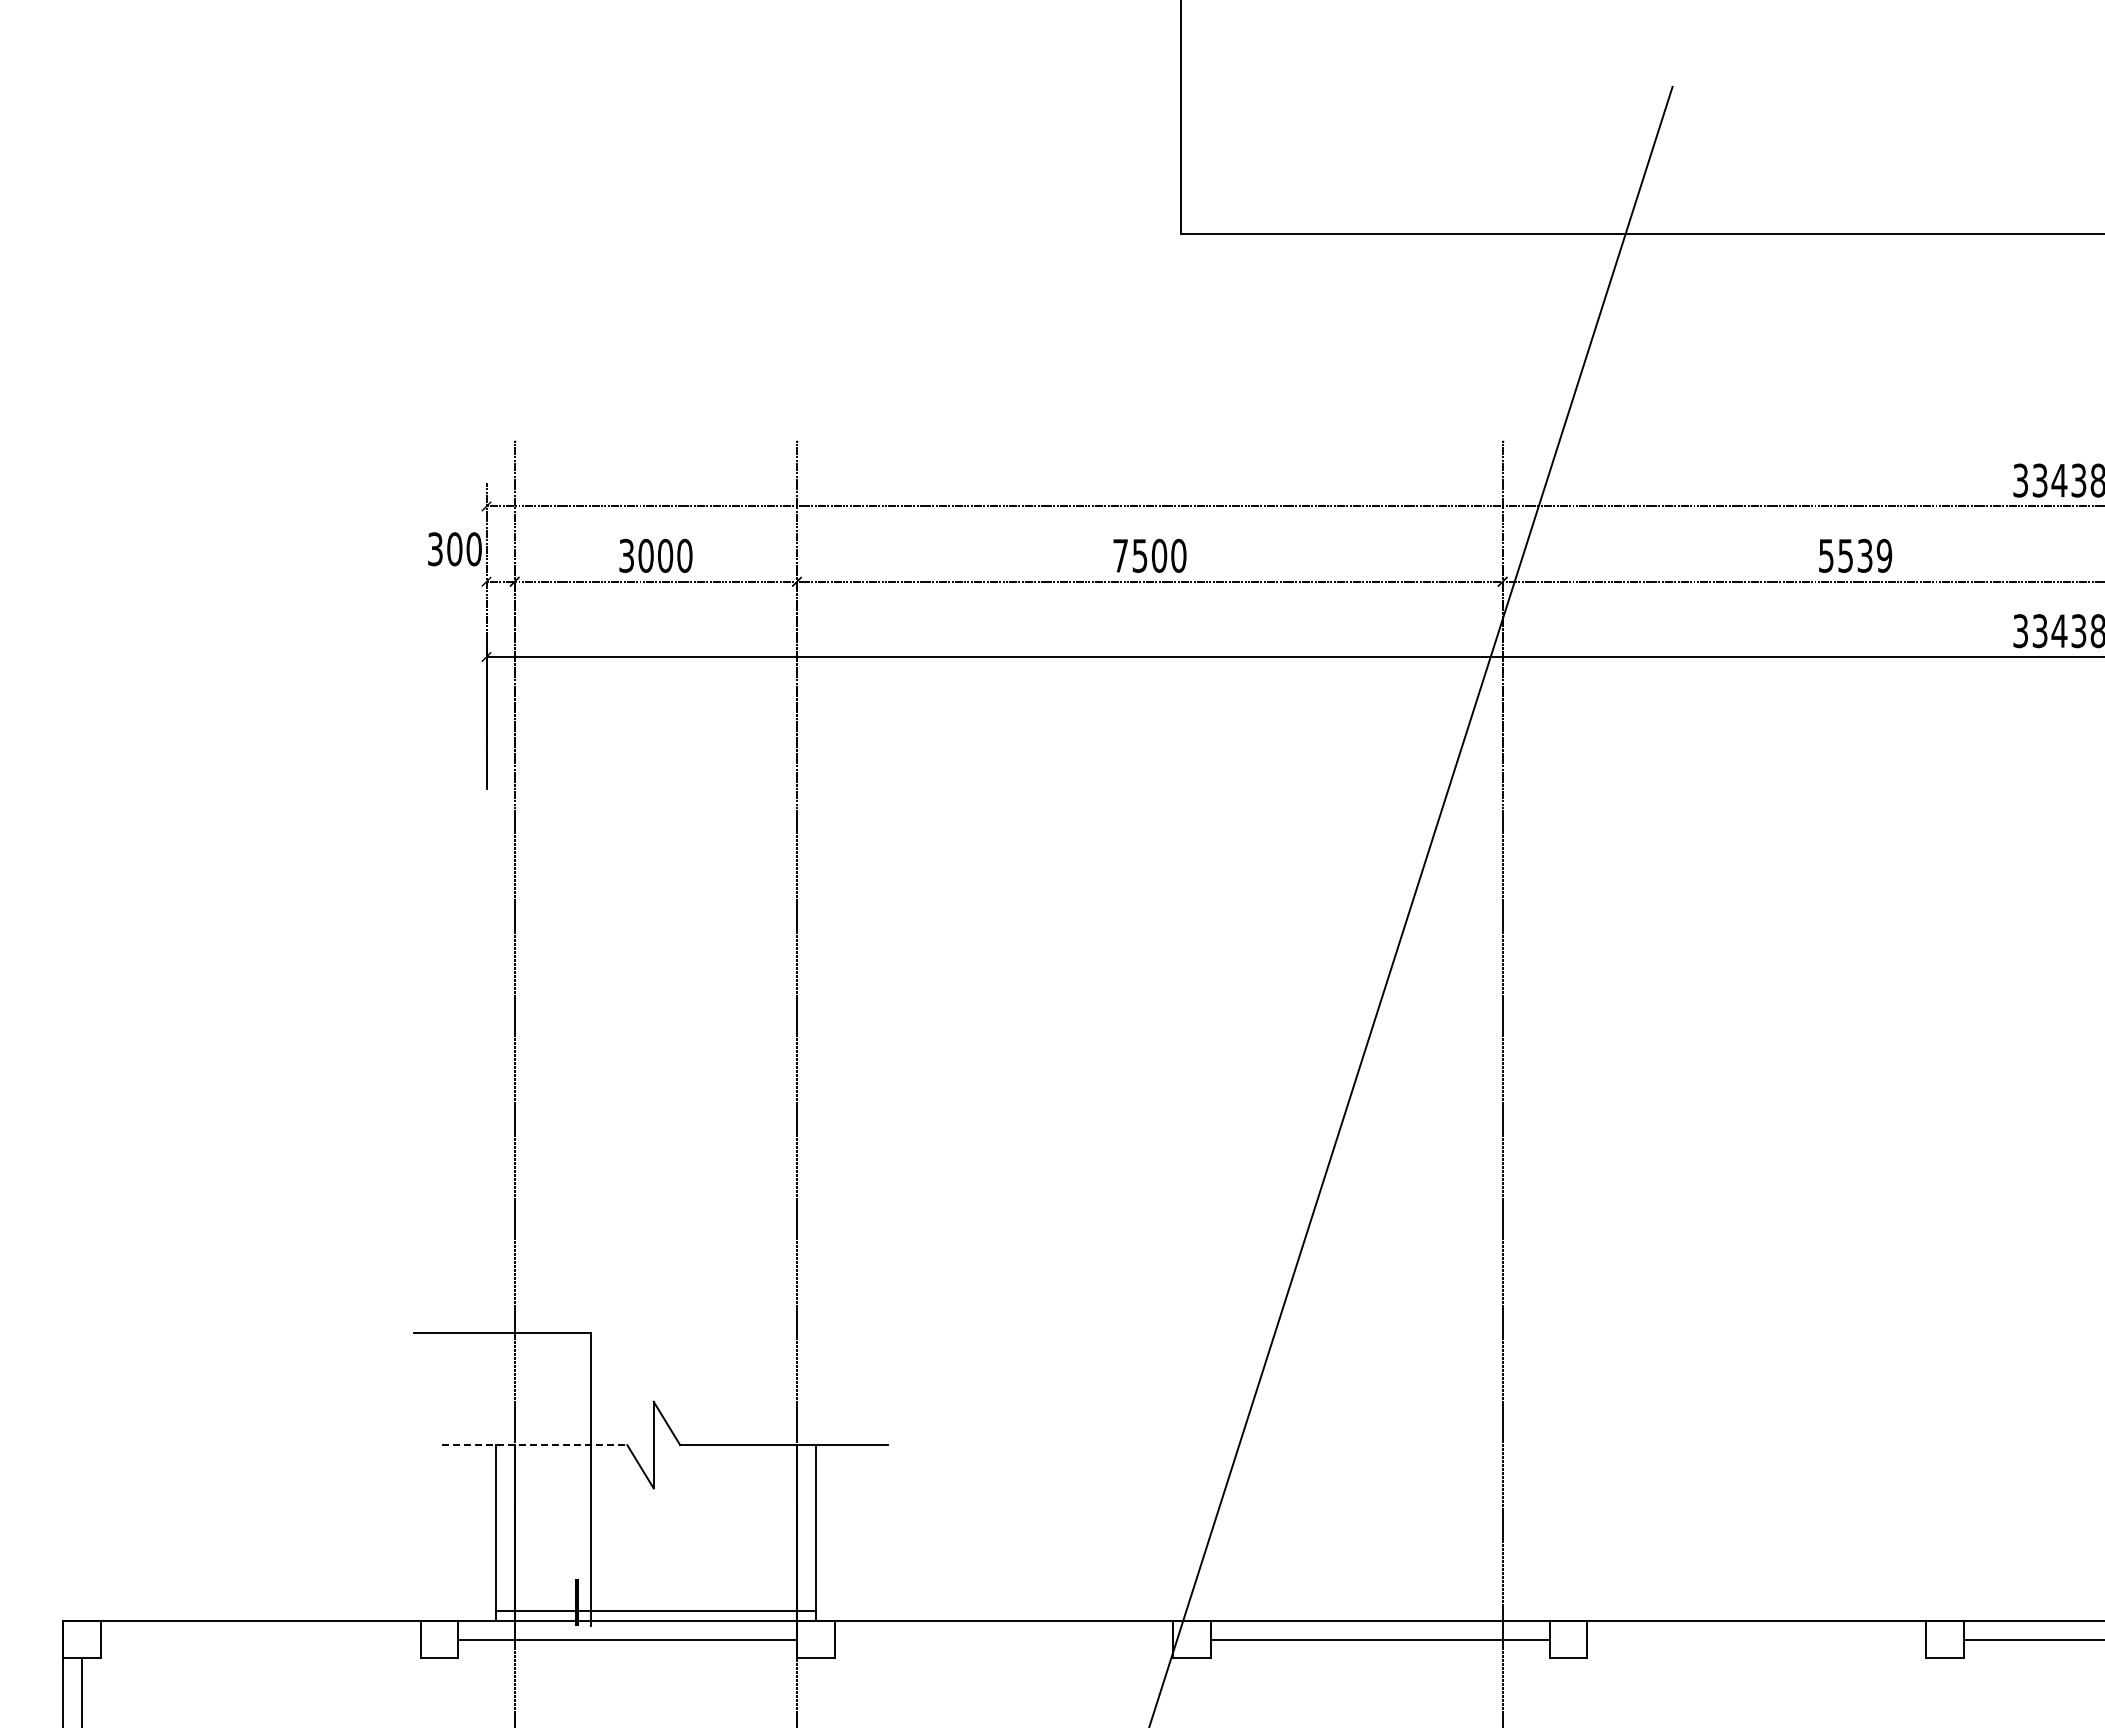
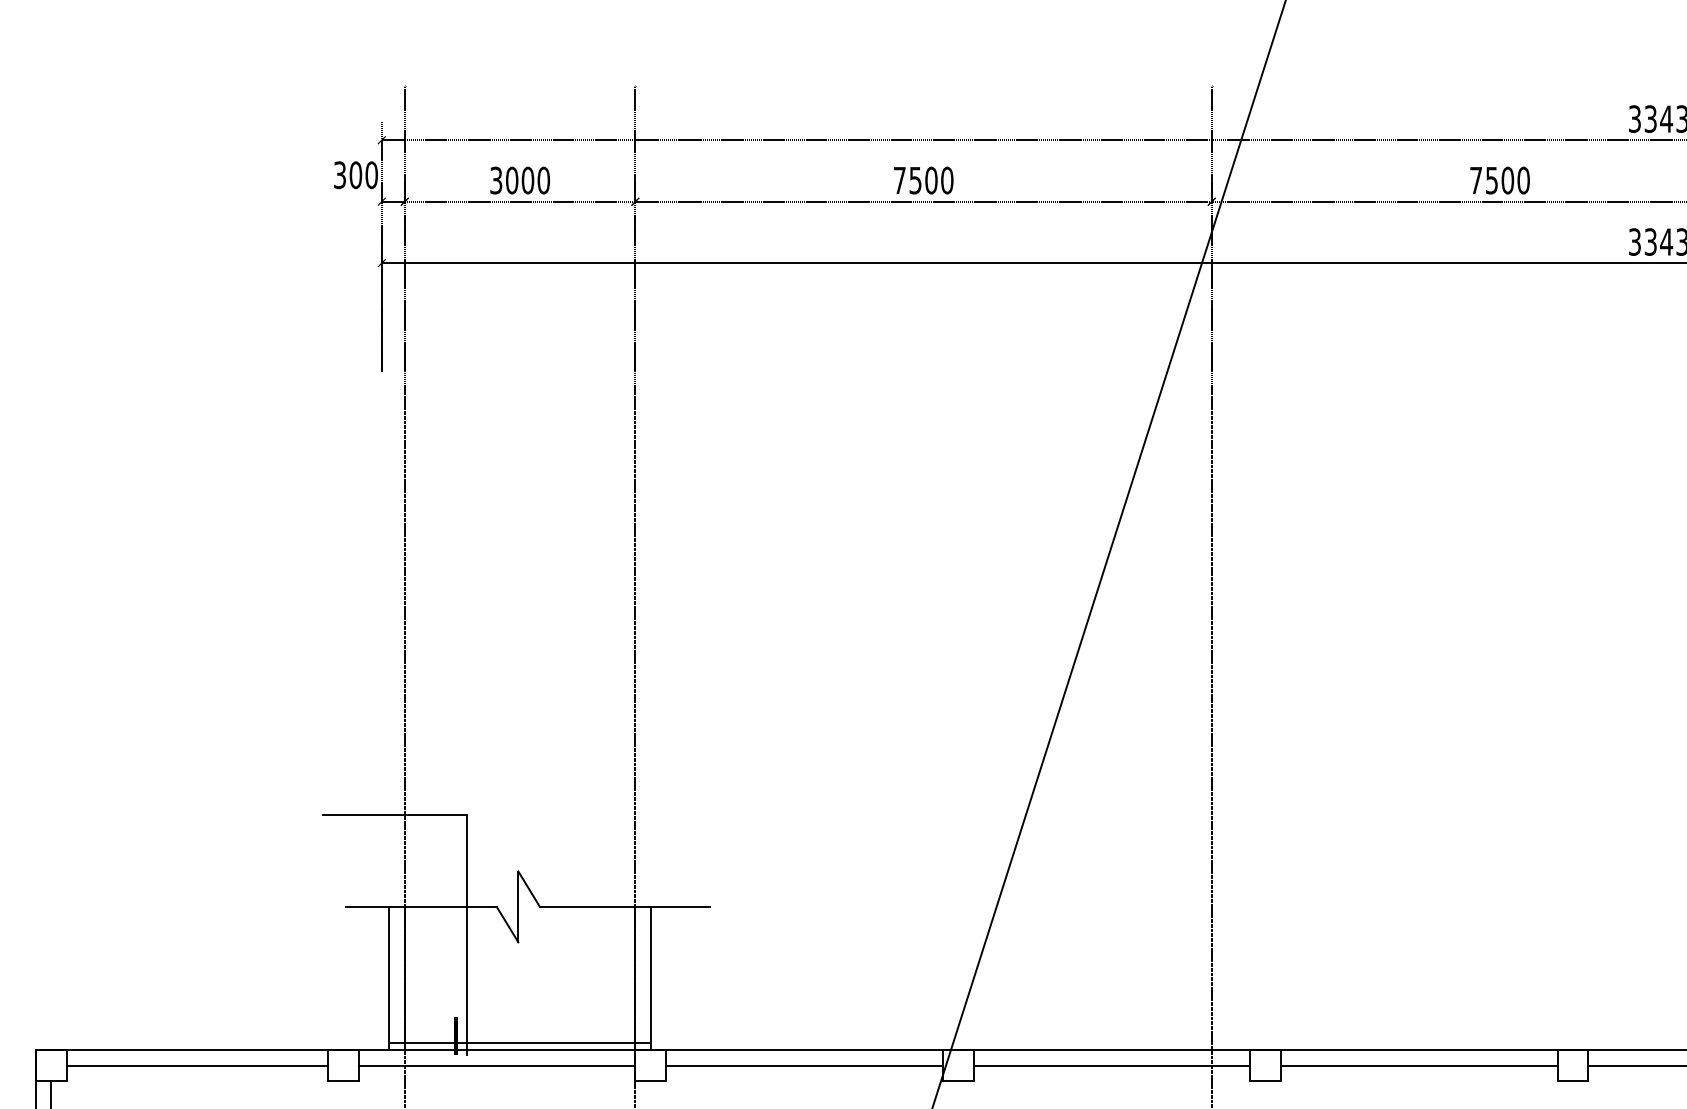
text: (1855, 555) -> (1499, 180), 5539 -> 7500
line: (534, 1445) -> (420, 907), dashed -> solid
line: (260, 1639) -> (197, 1065), added
line: (1003, 1639) -> (804, 1065), added
line: (1756, 1639) -> (1419, 1065), added

